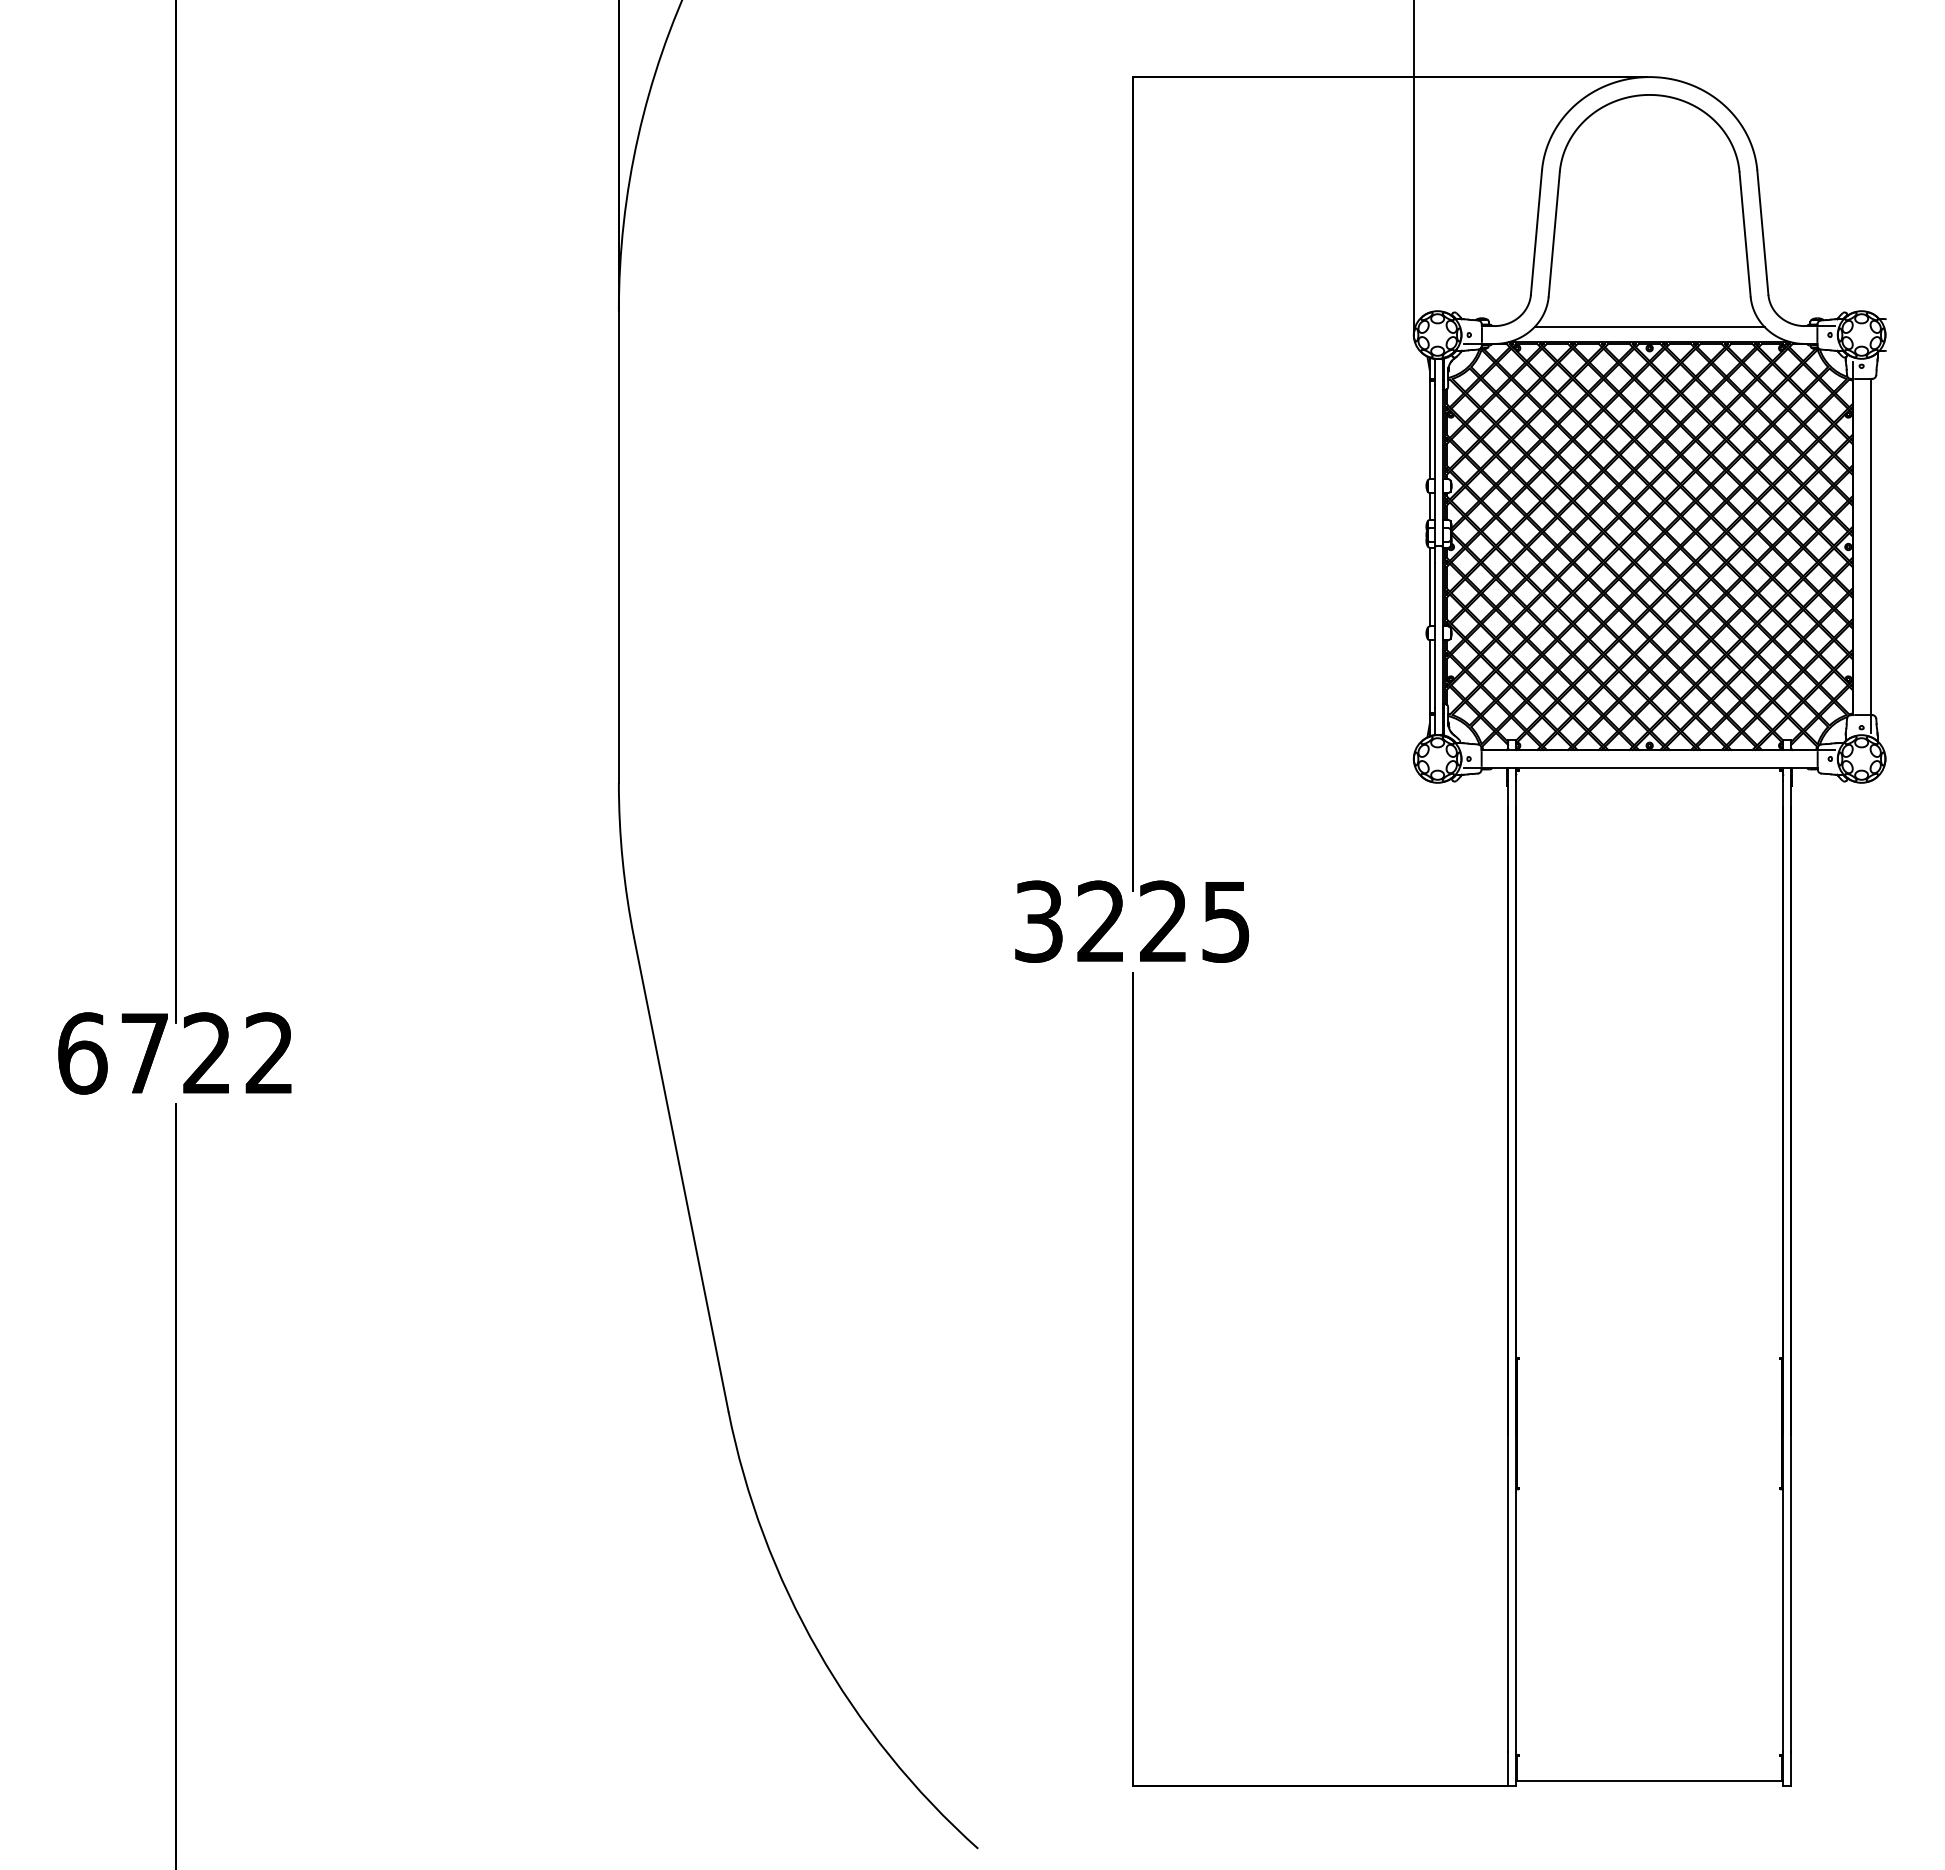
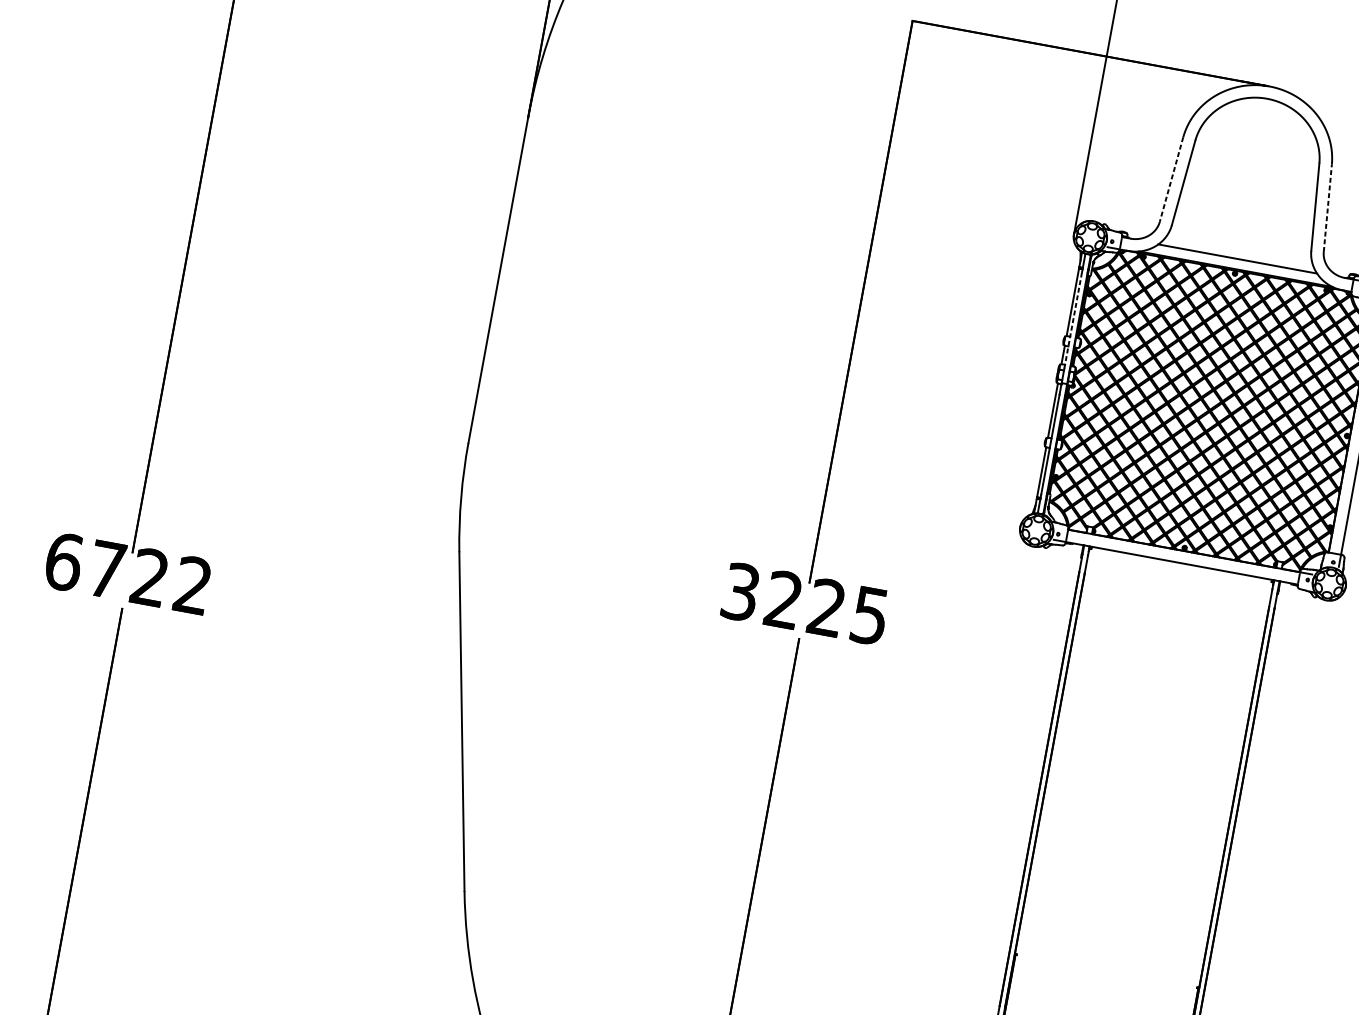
line: (1762, 232) -> (1327, 208), solid -> dashed
line: (1536, 233) -> (1171, 180), solid -> dashed
line: (1434, 455) -> (1072, 320), solid -> dashed

